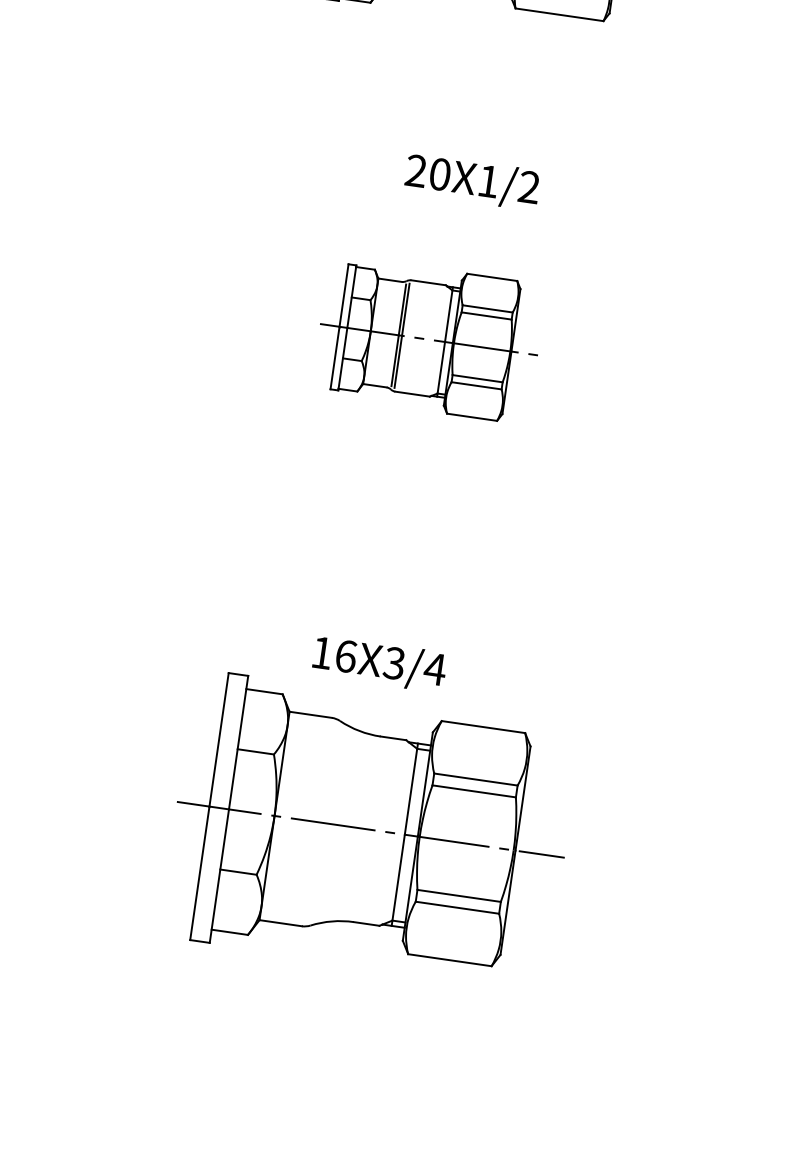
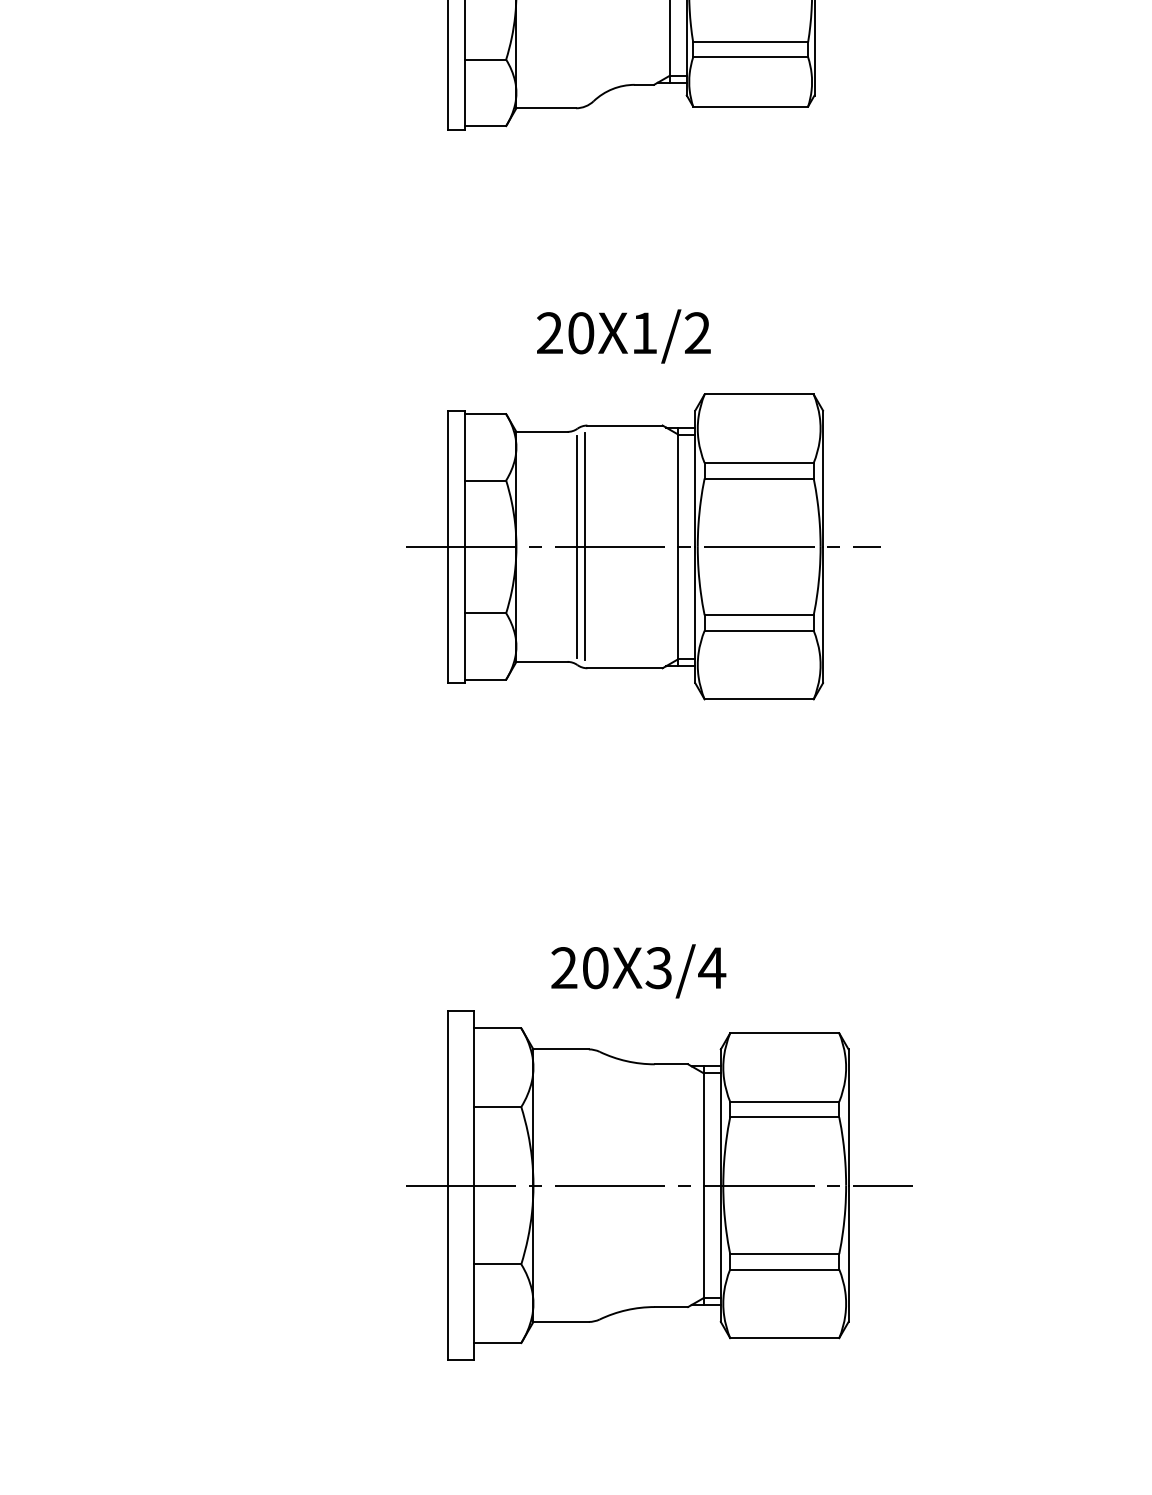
text: (472, 181) -> (623, 336), moved
part: (429, 339) -> (643, 546), size x1.67
text: (333, 654) -> (579, 968), 16X3/4 -> 20X3/4

